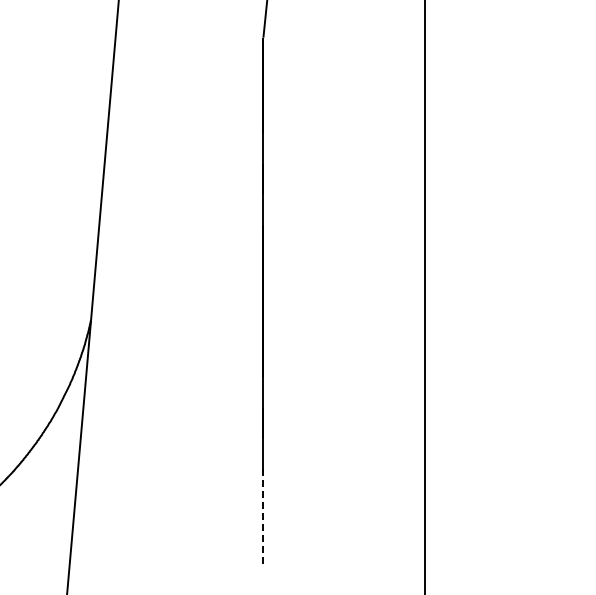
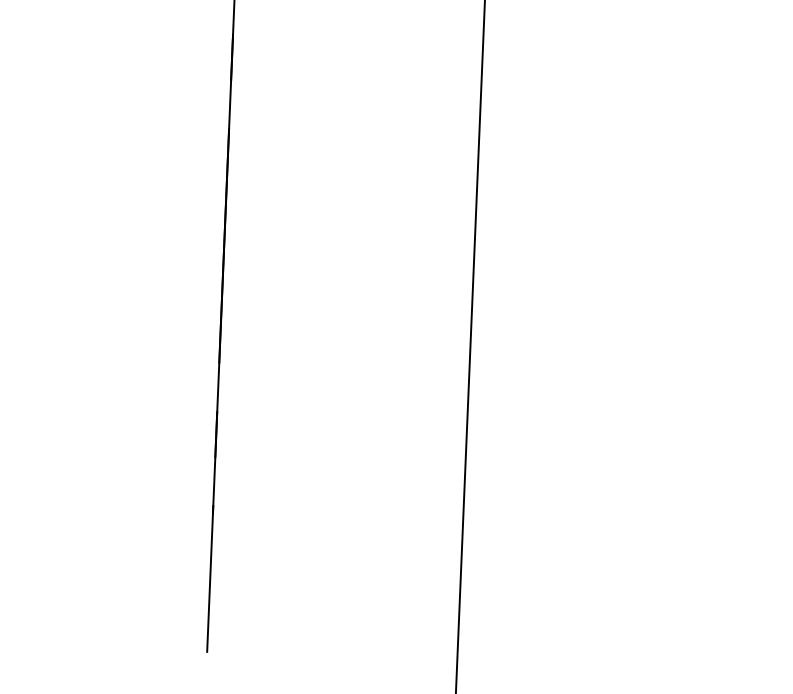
line: (263, 516) -> (210, 578), dashed -> solid

